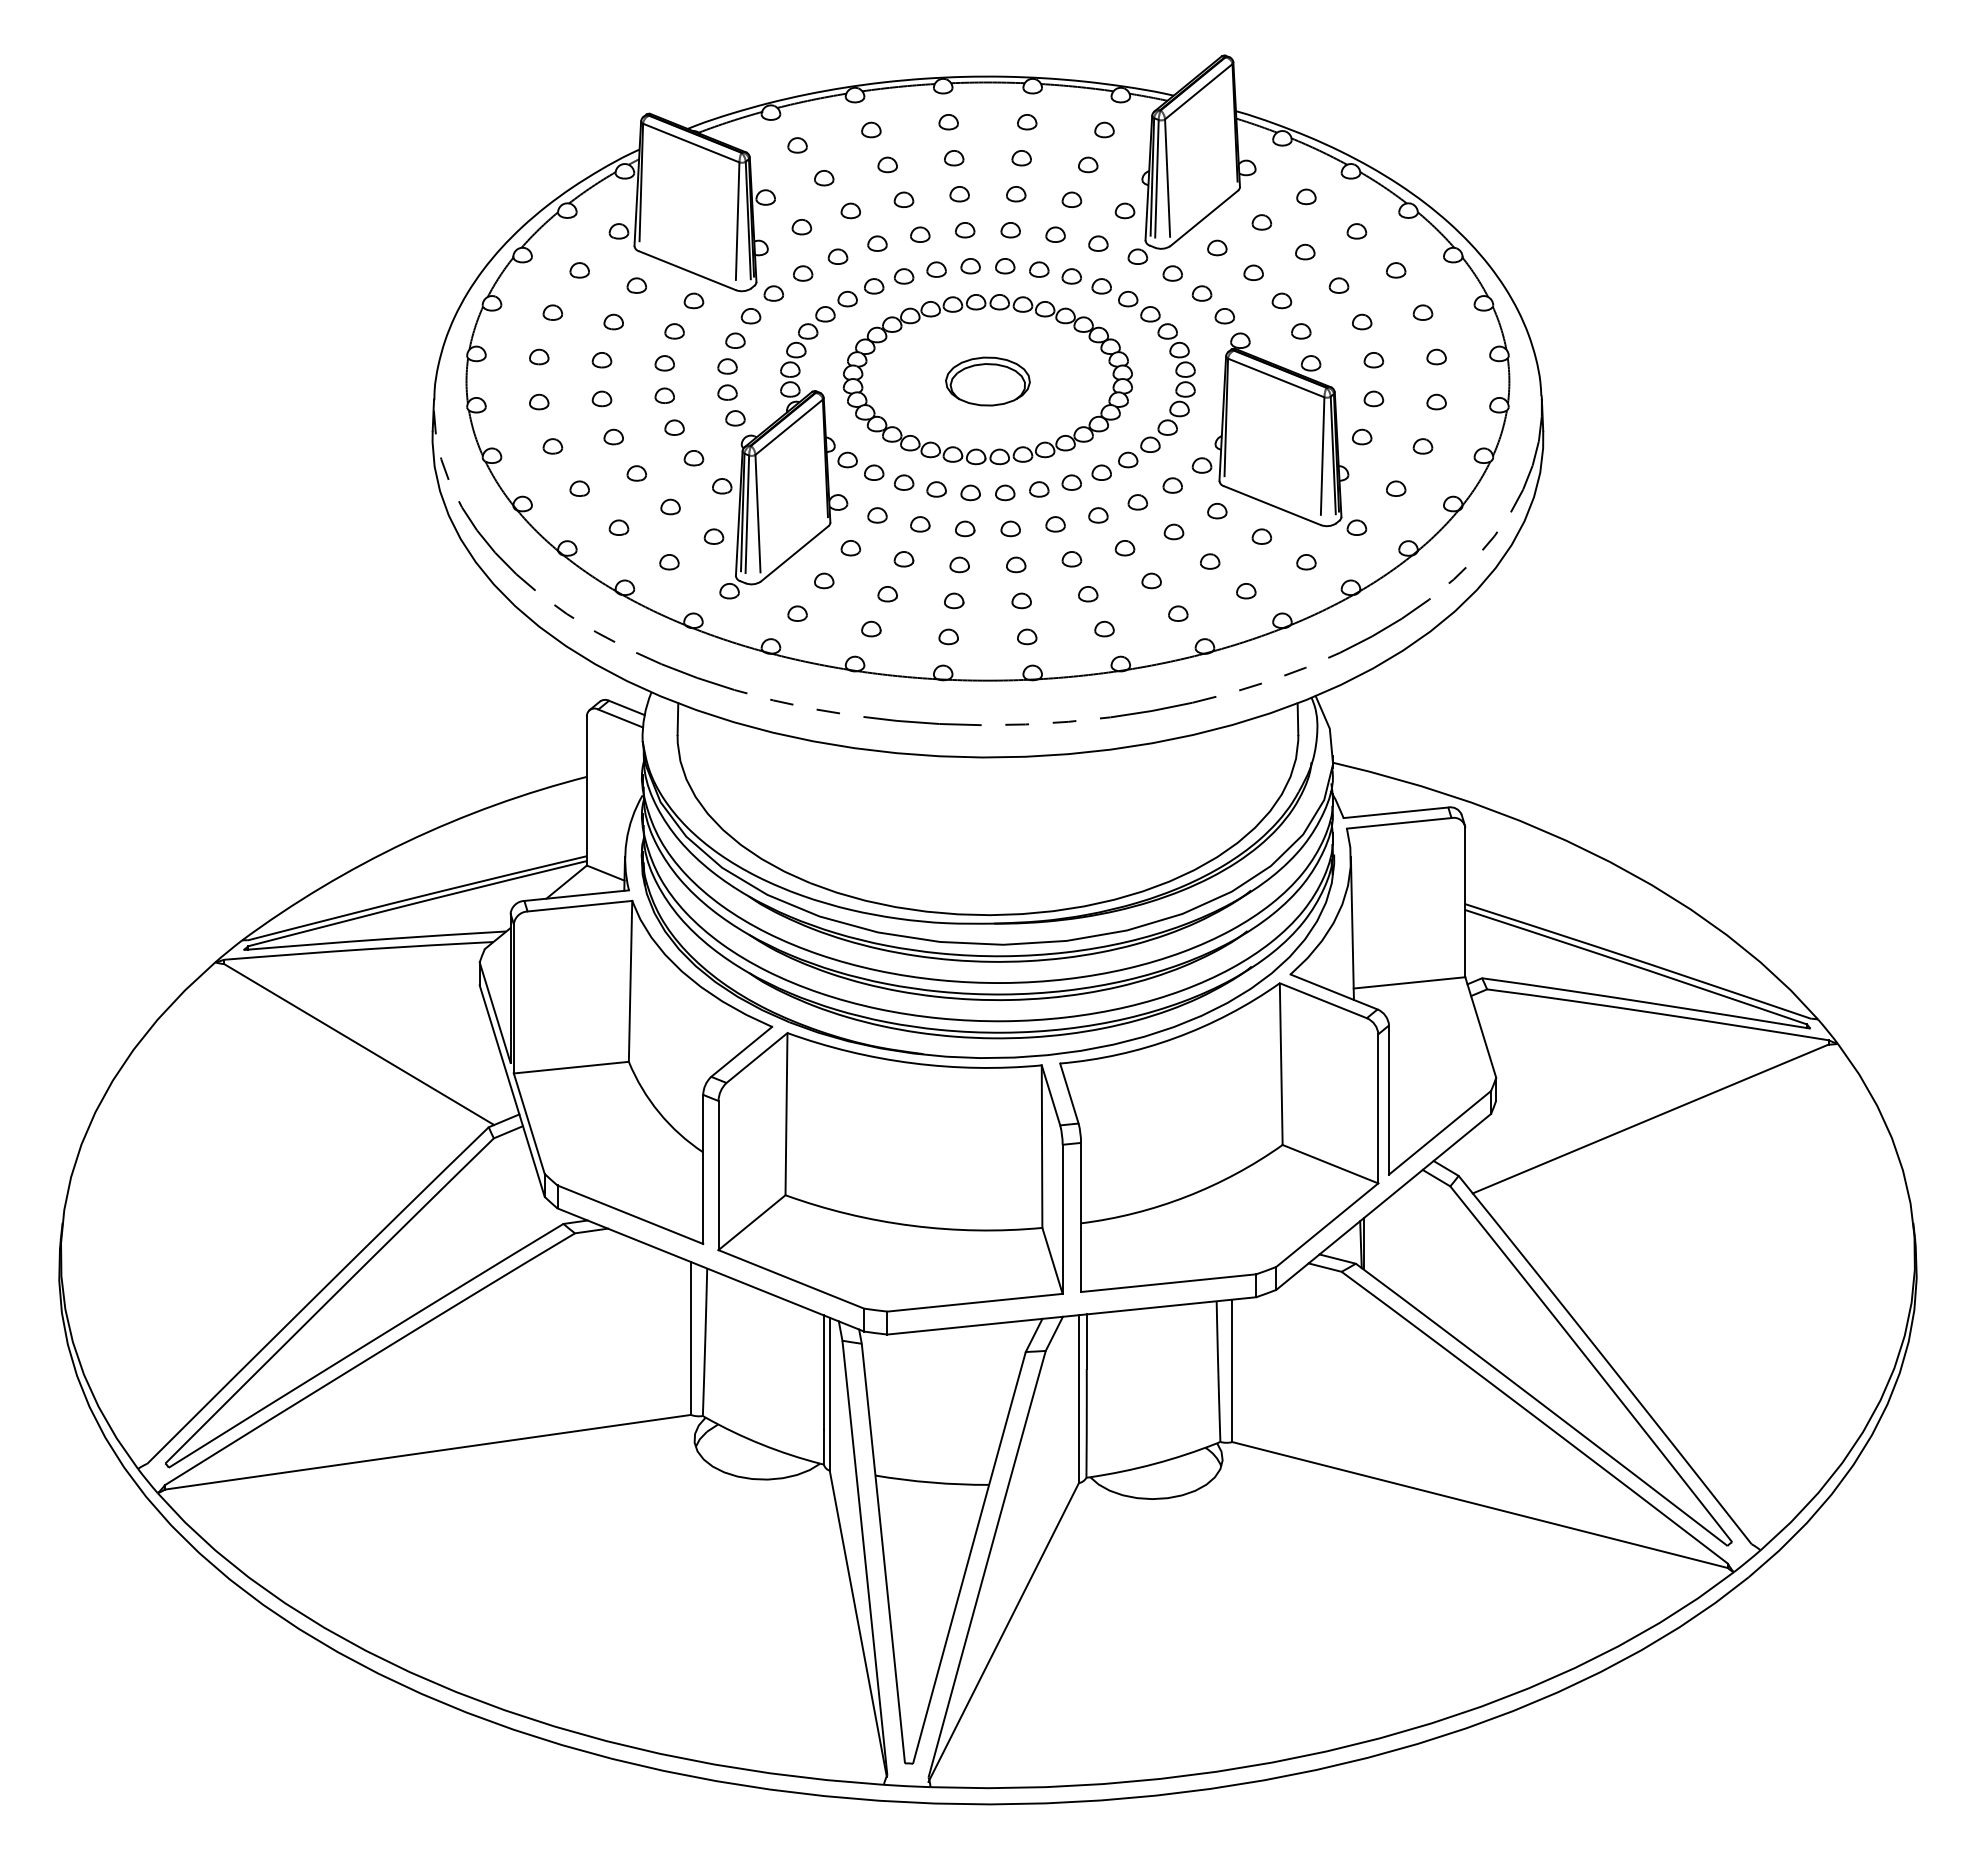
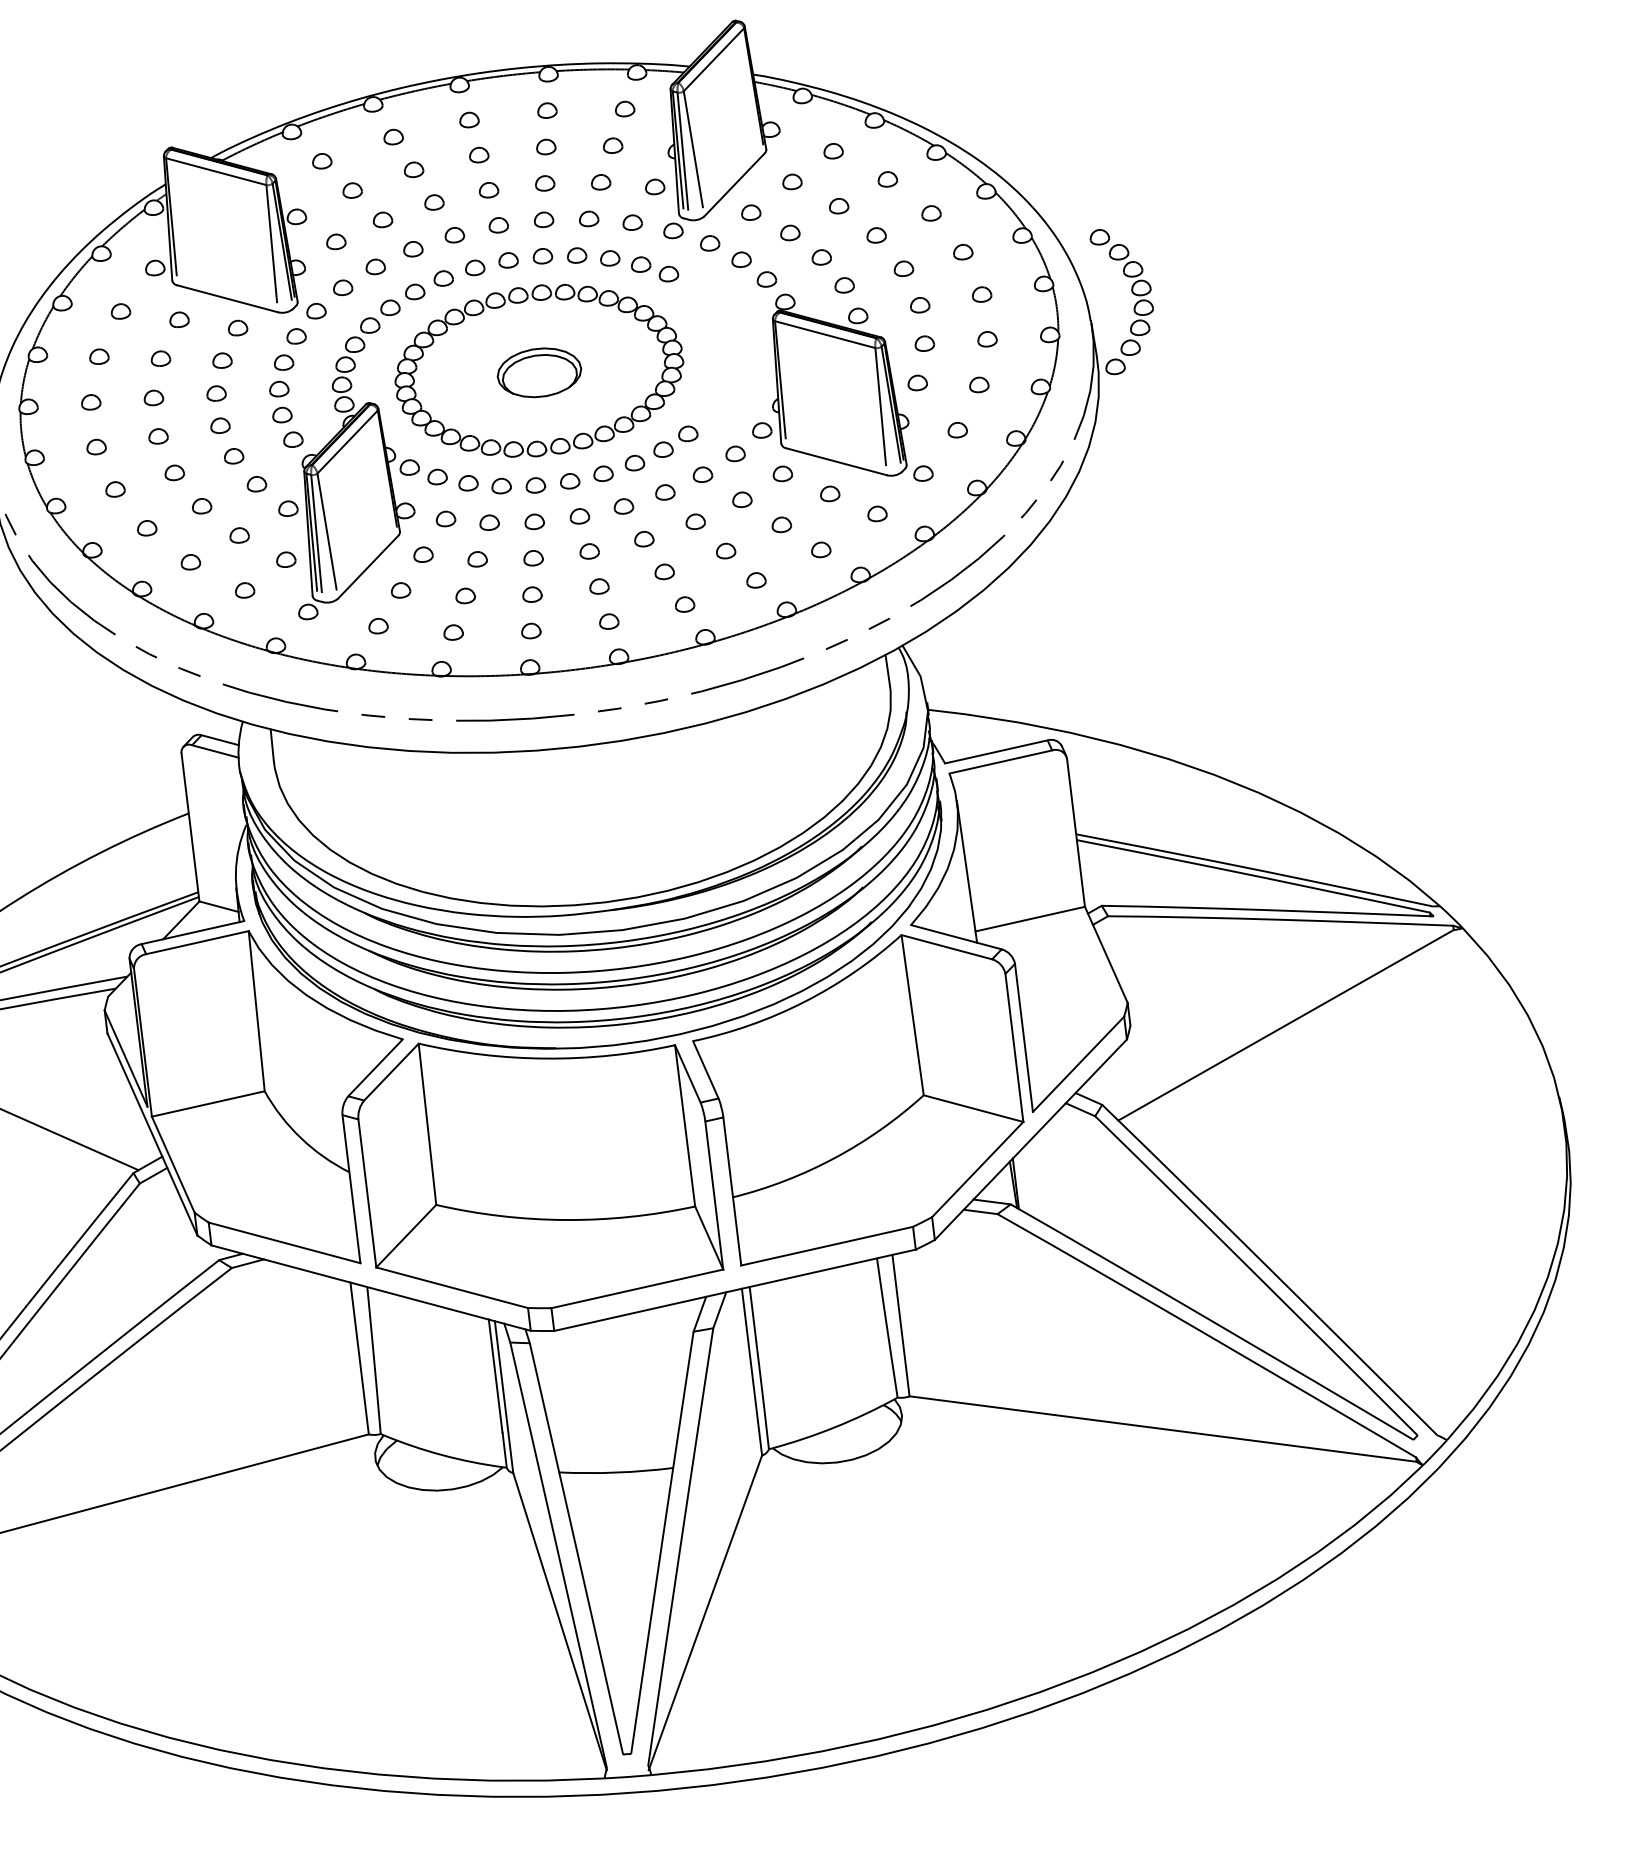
part: (1175, 373) -> (1131, 293), moved

